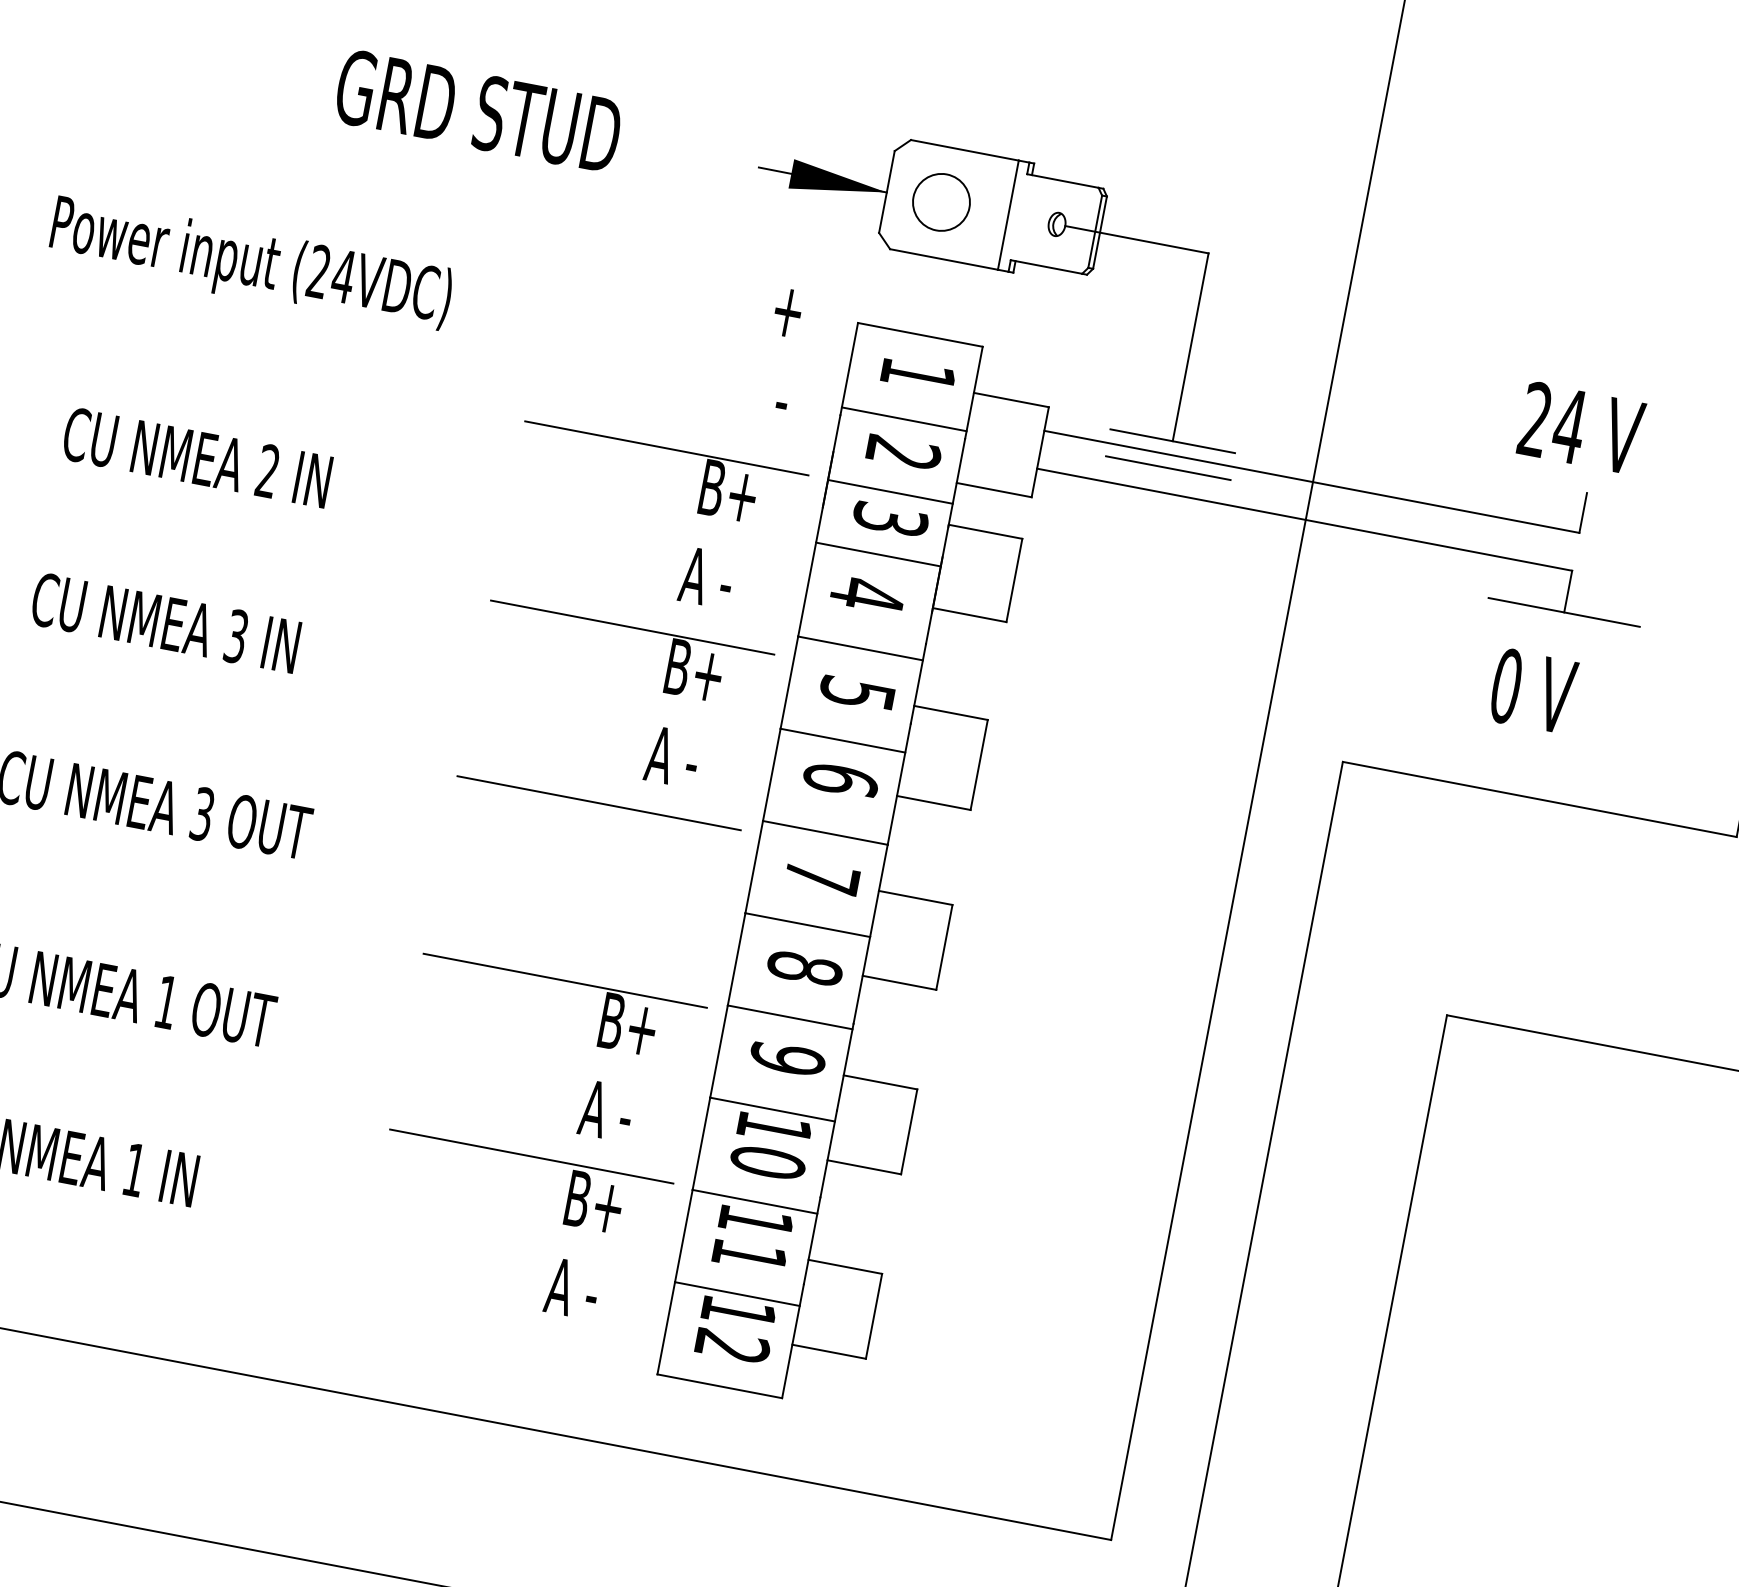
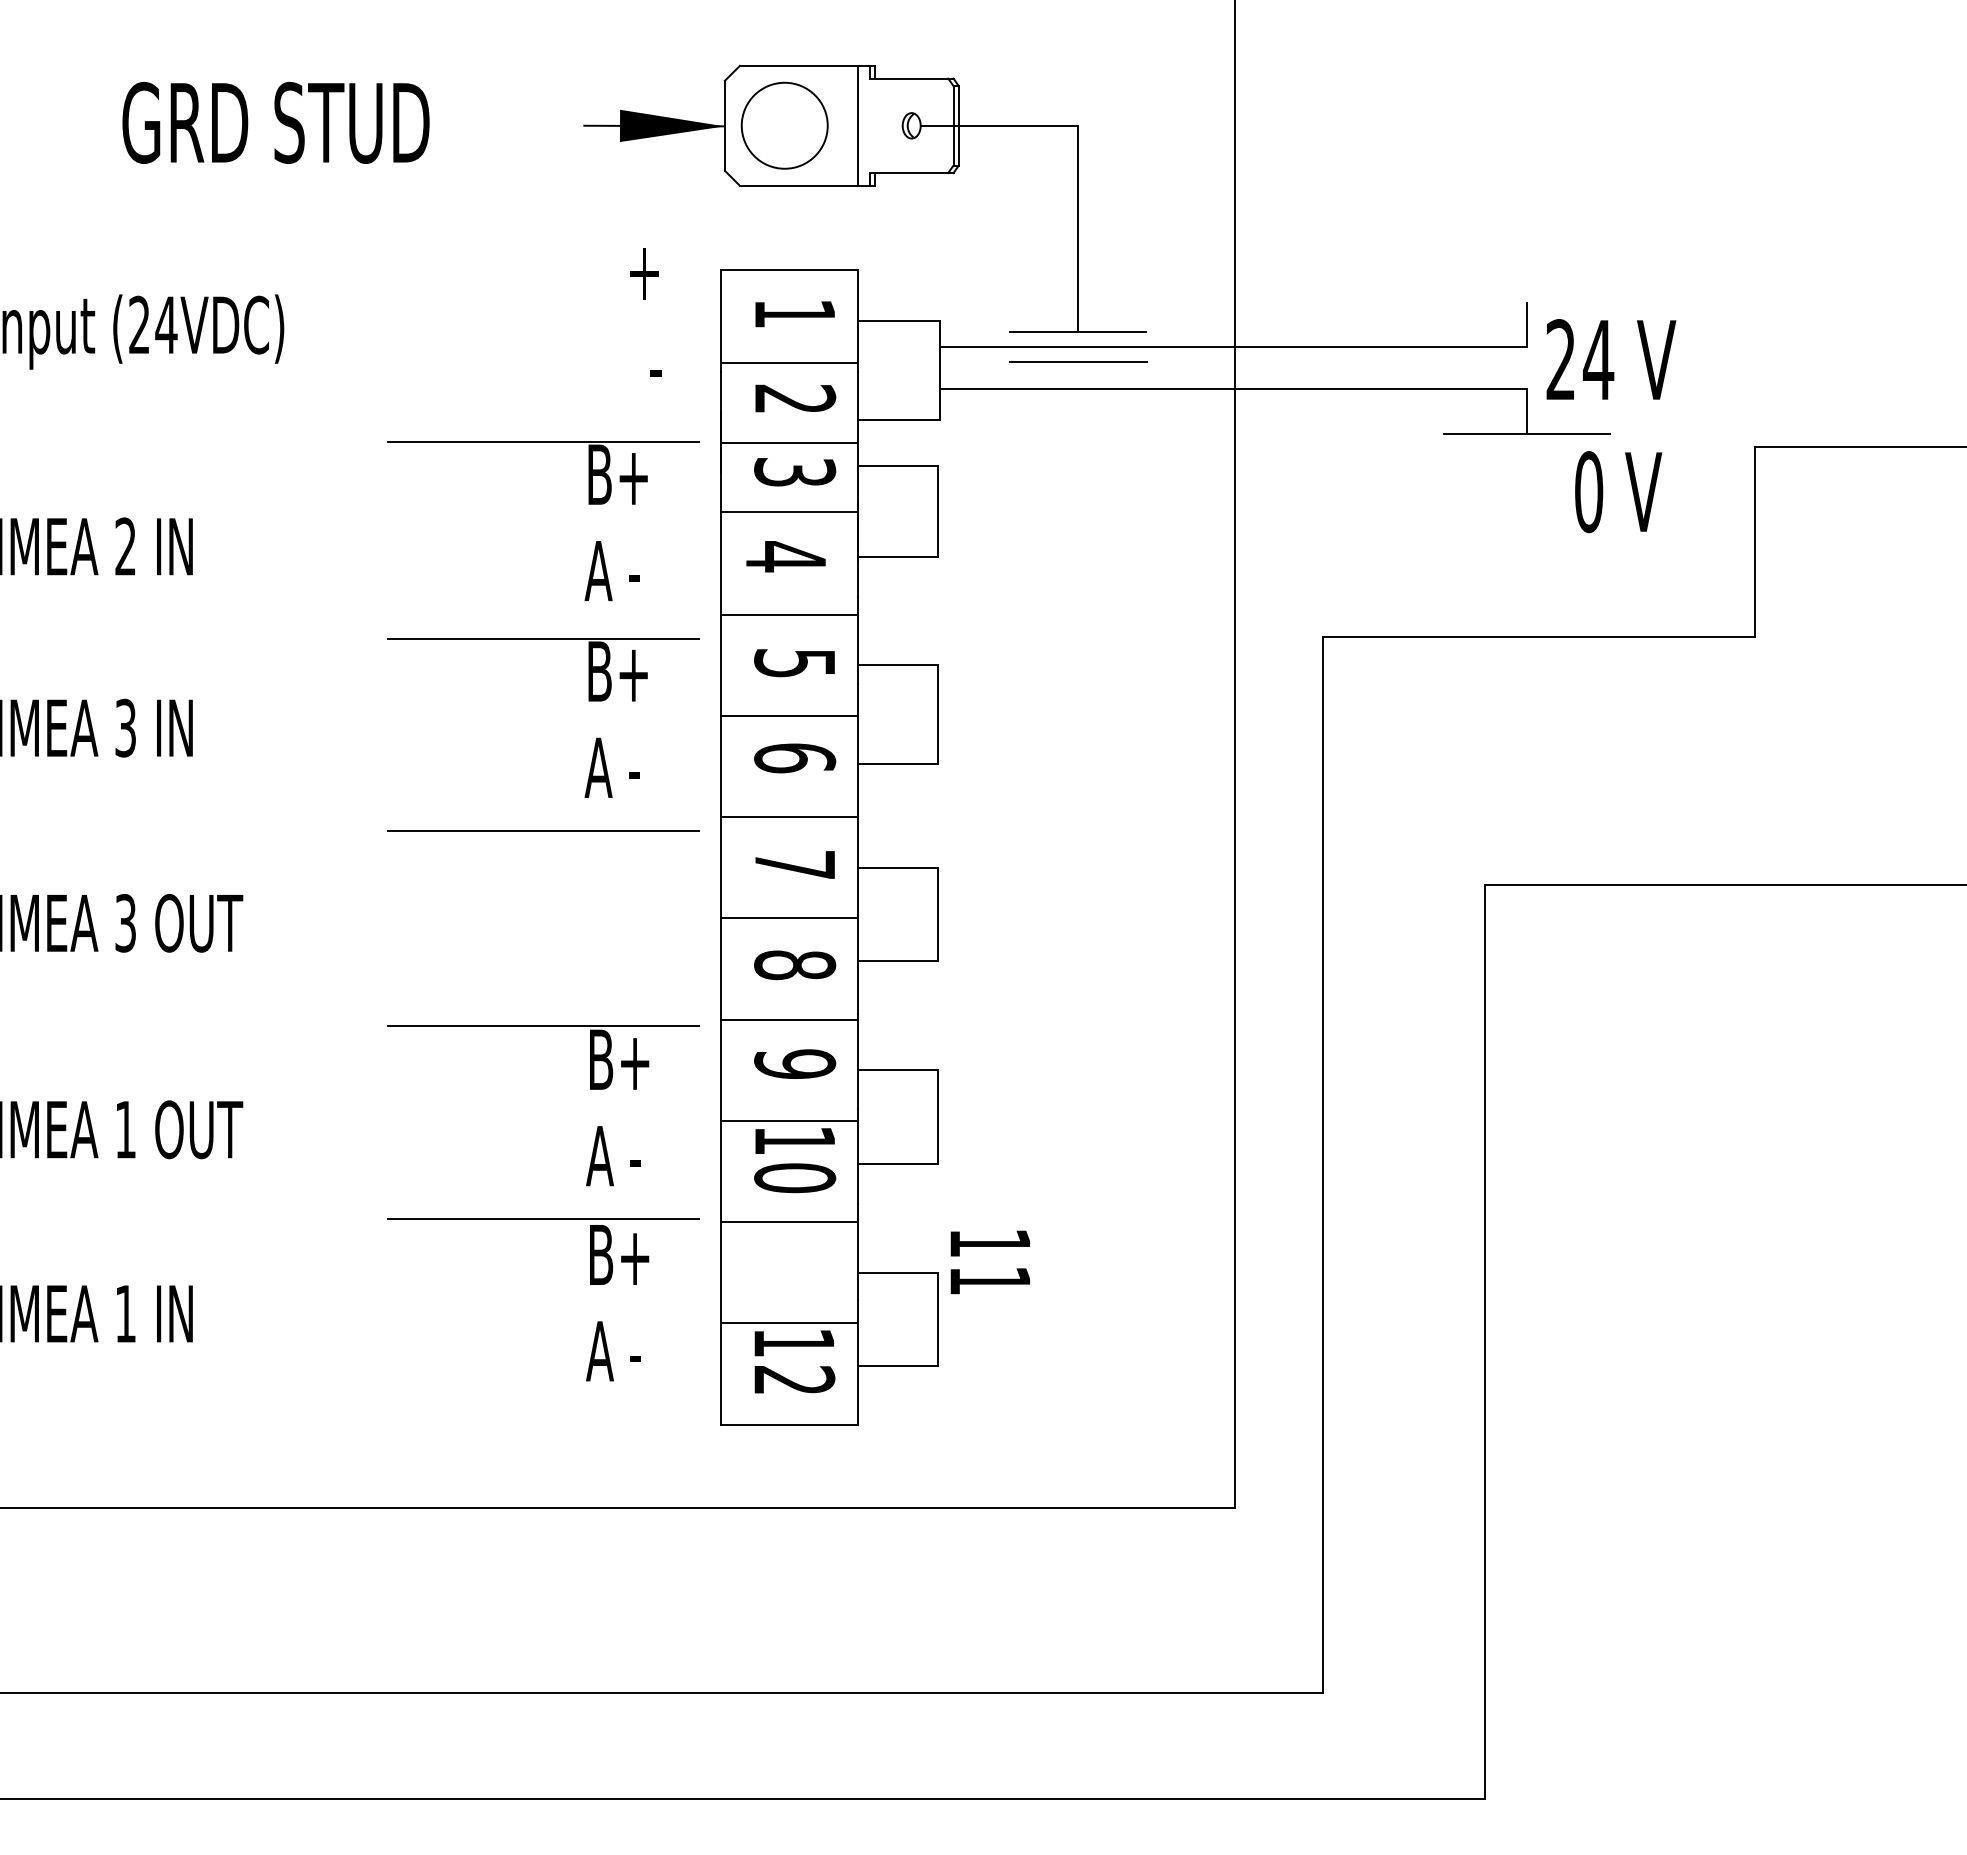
circle: (941, 202) -> (784, 125), size x1.4
text: (1581, 428) -> (1611, 359), moved
text: (1533, 691) -> (1618, 492), moved
text: (751, 1239) -> (989, 1262), moved

